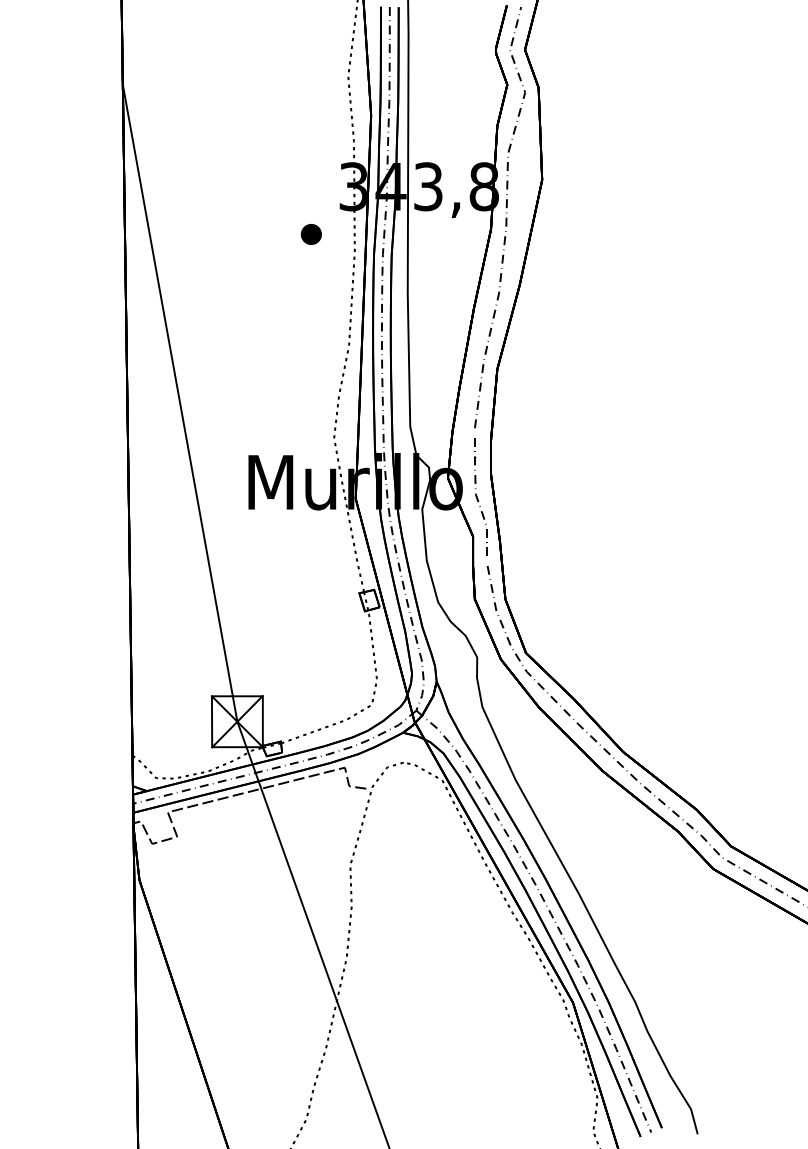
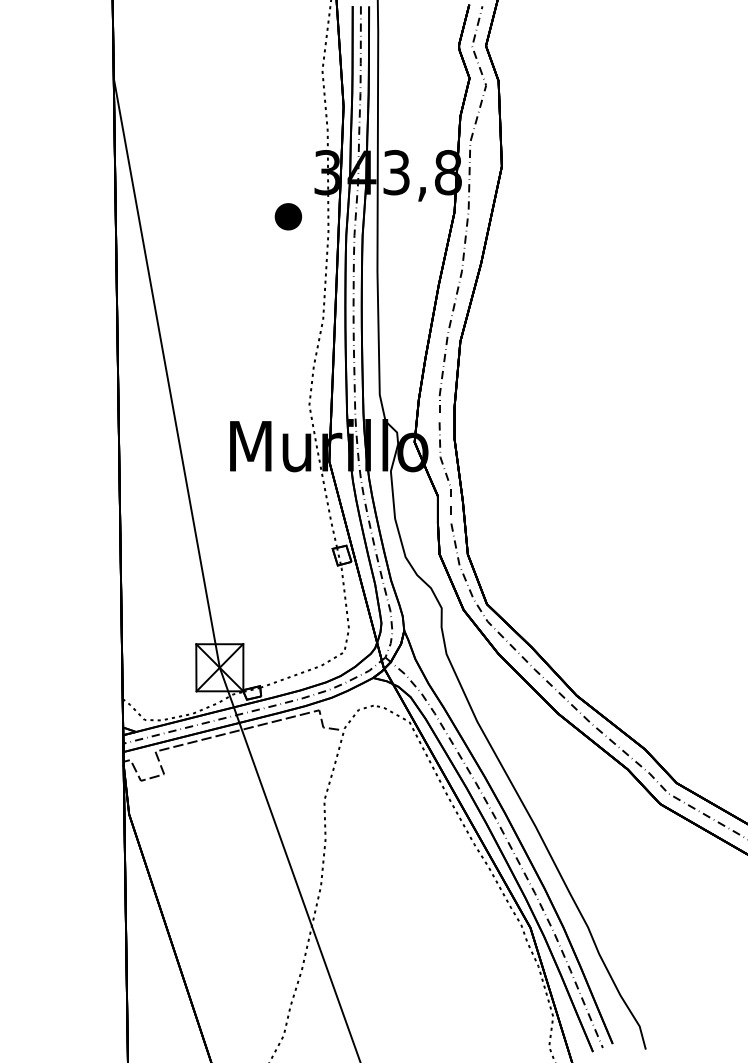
part: (310, 234) -> (287, 216), size x1.4

